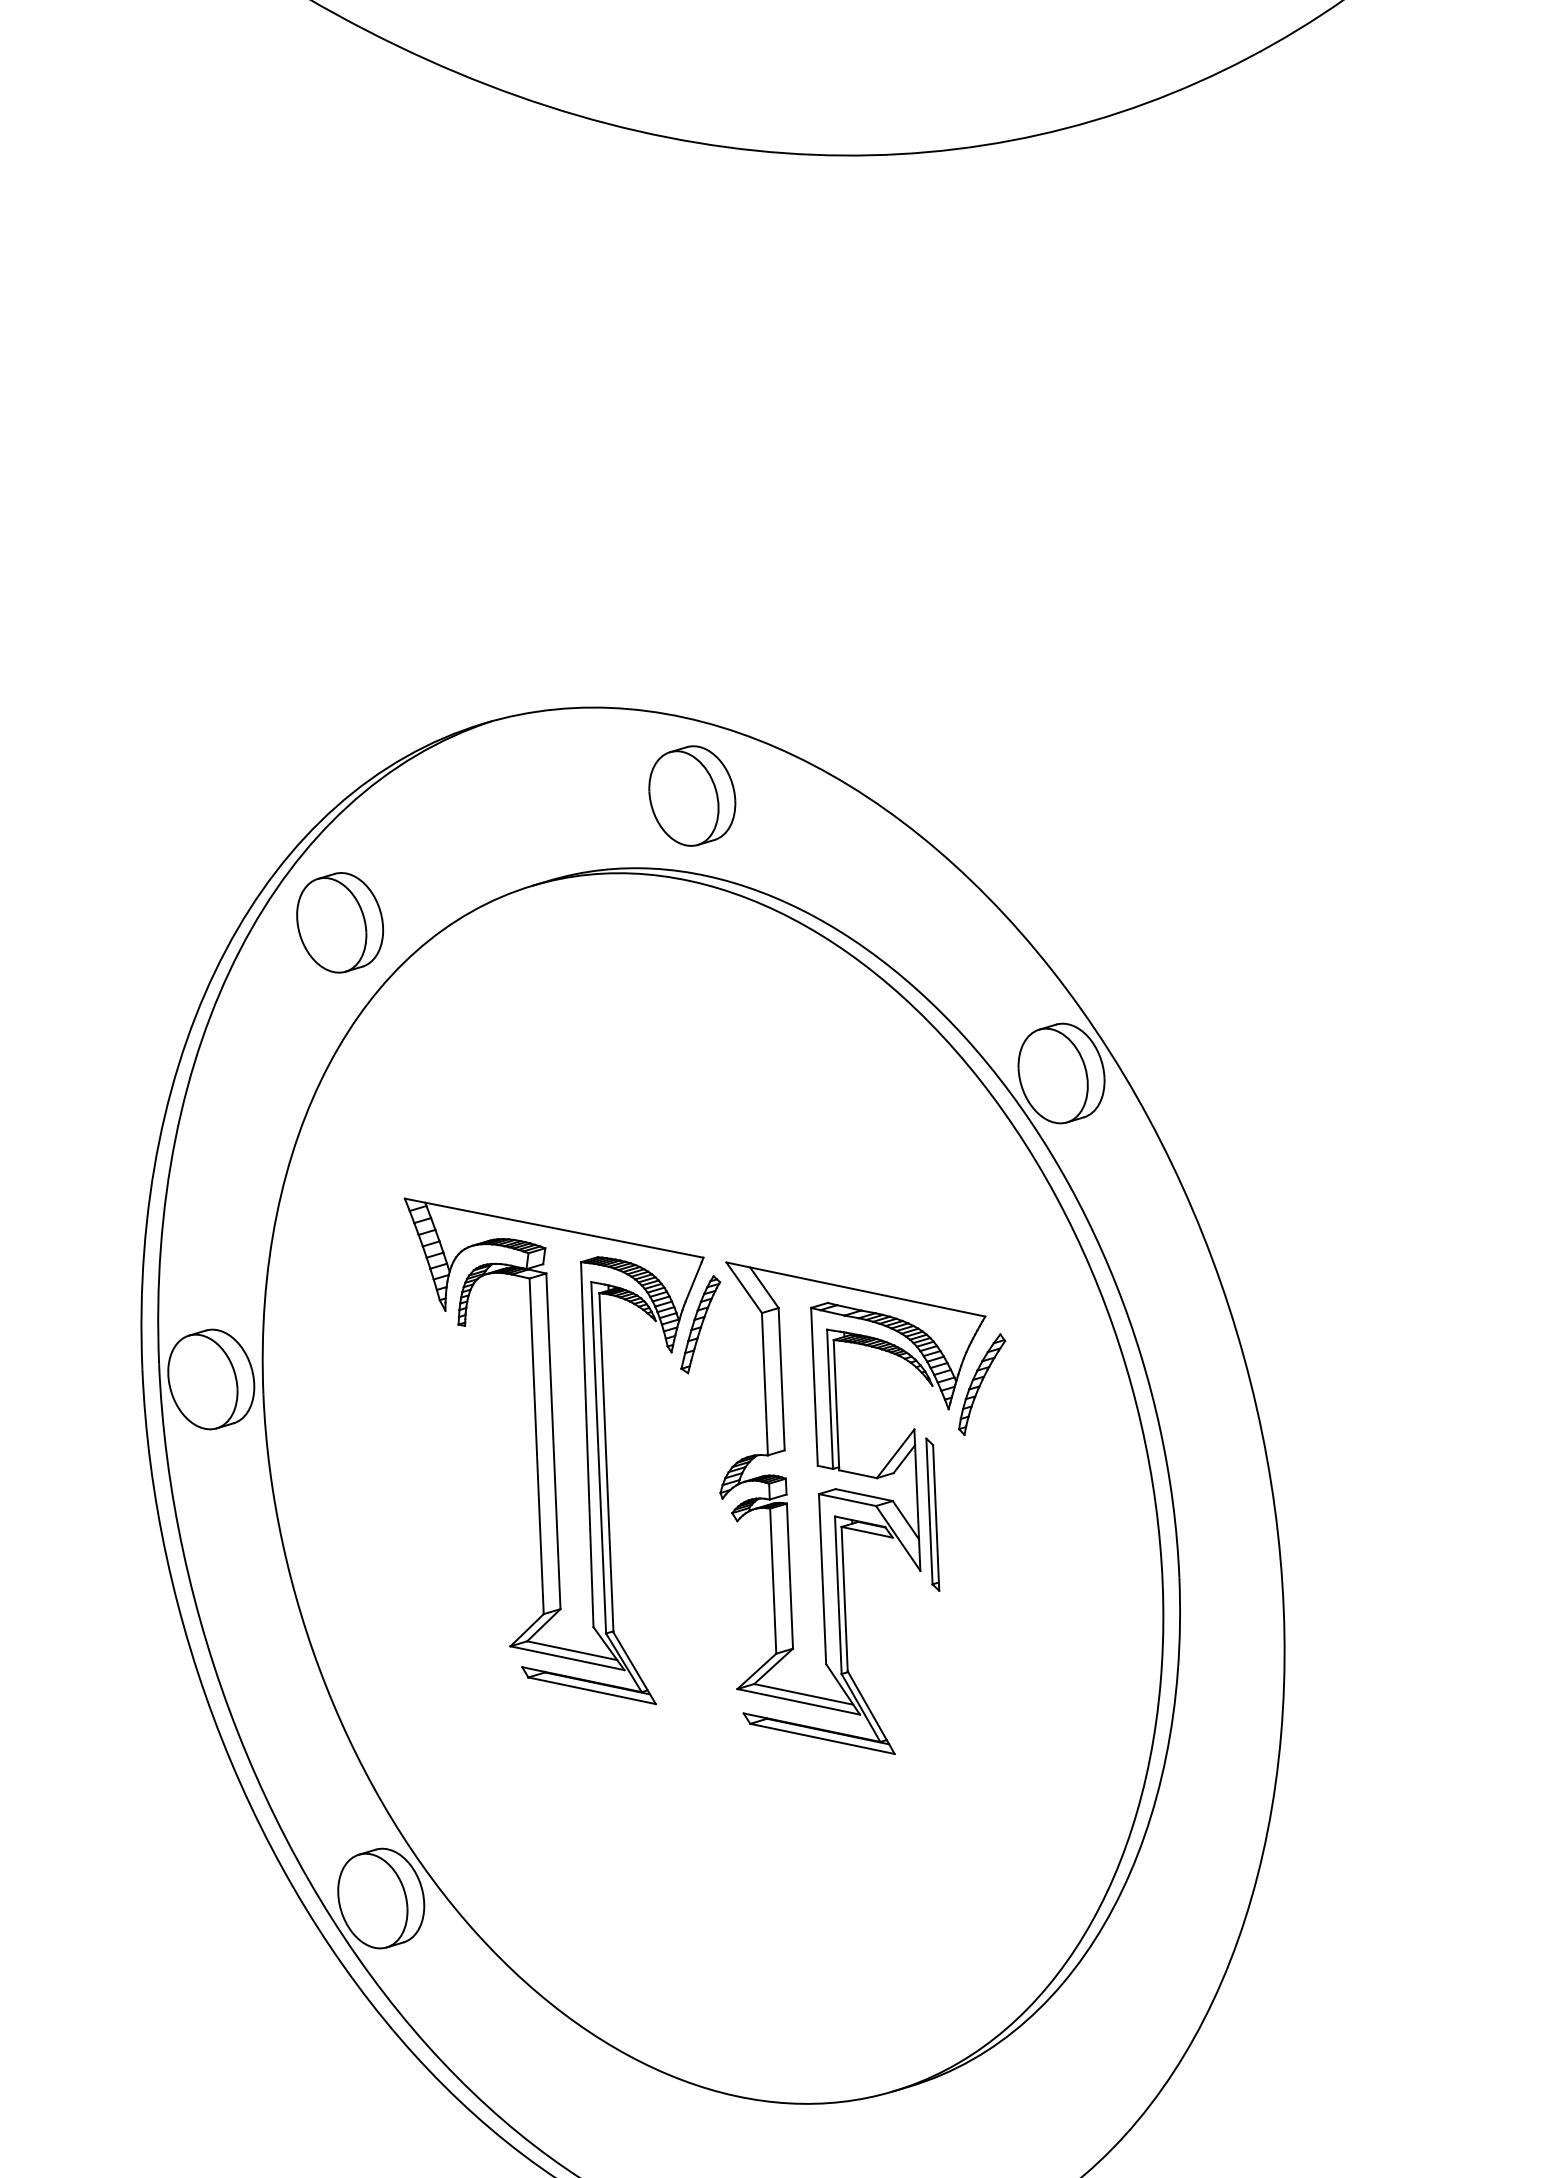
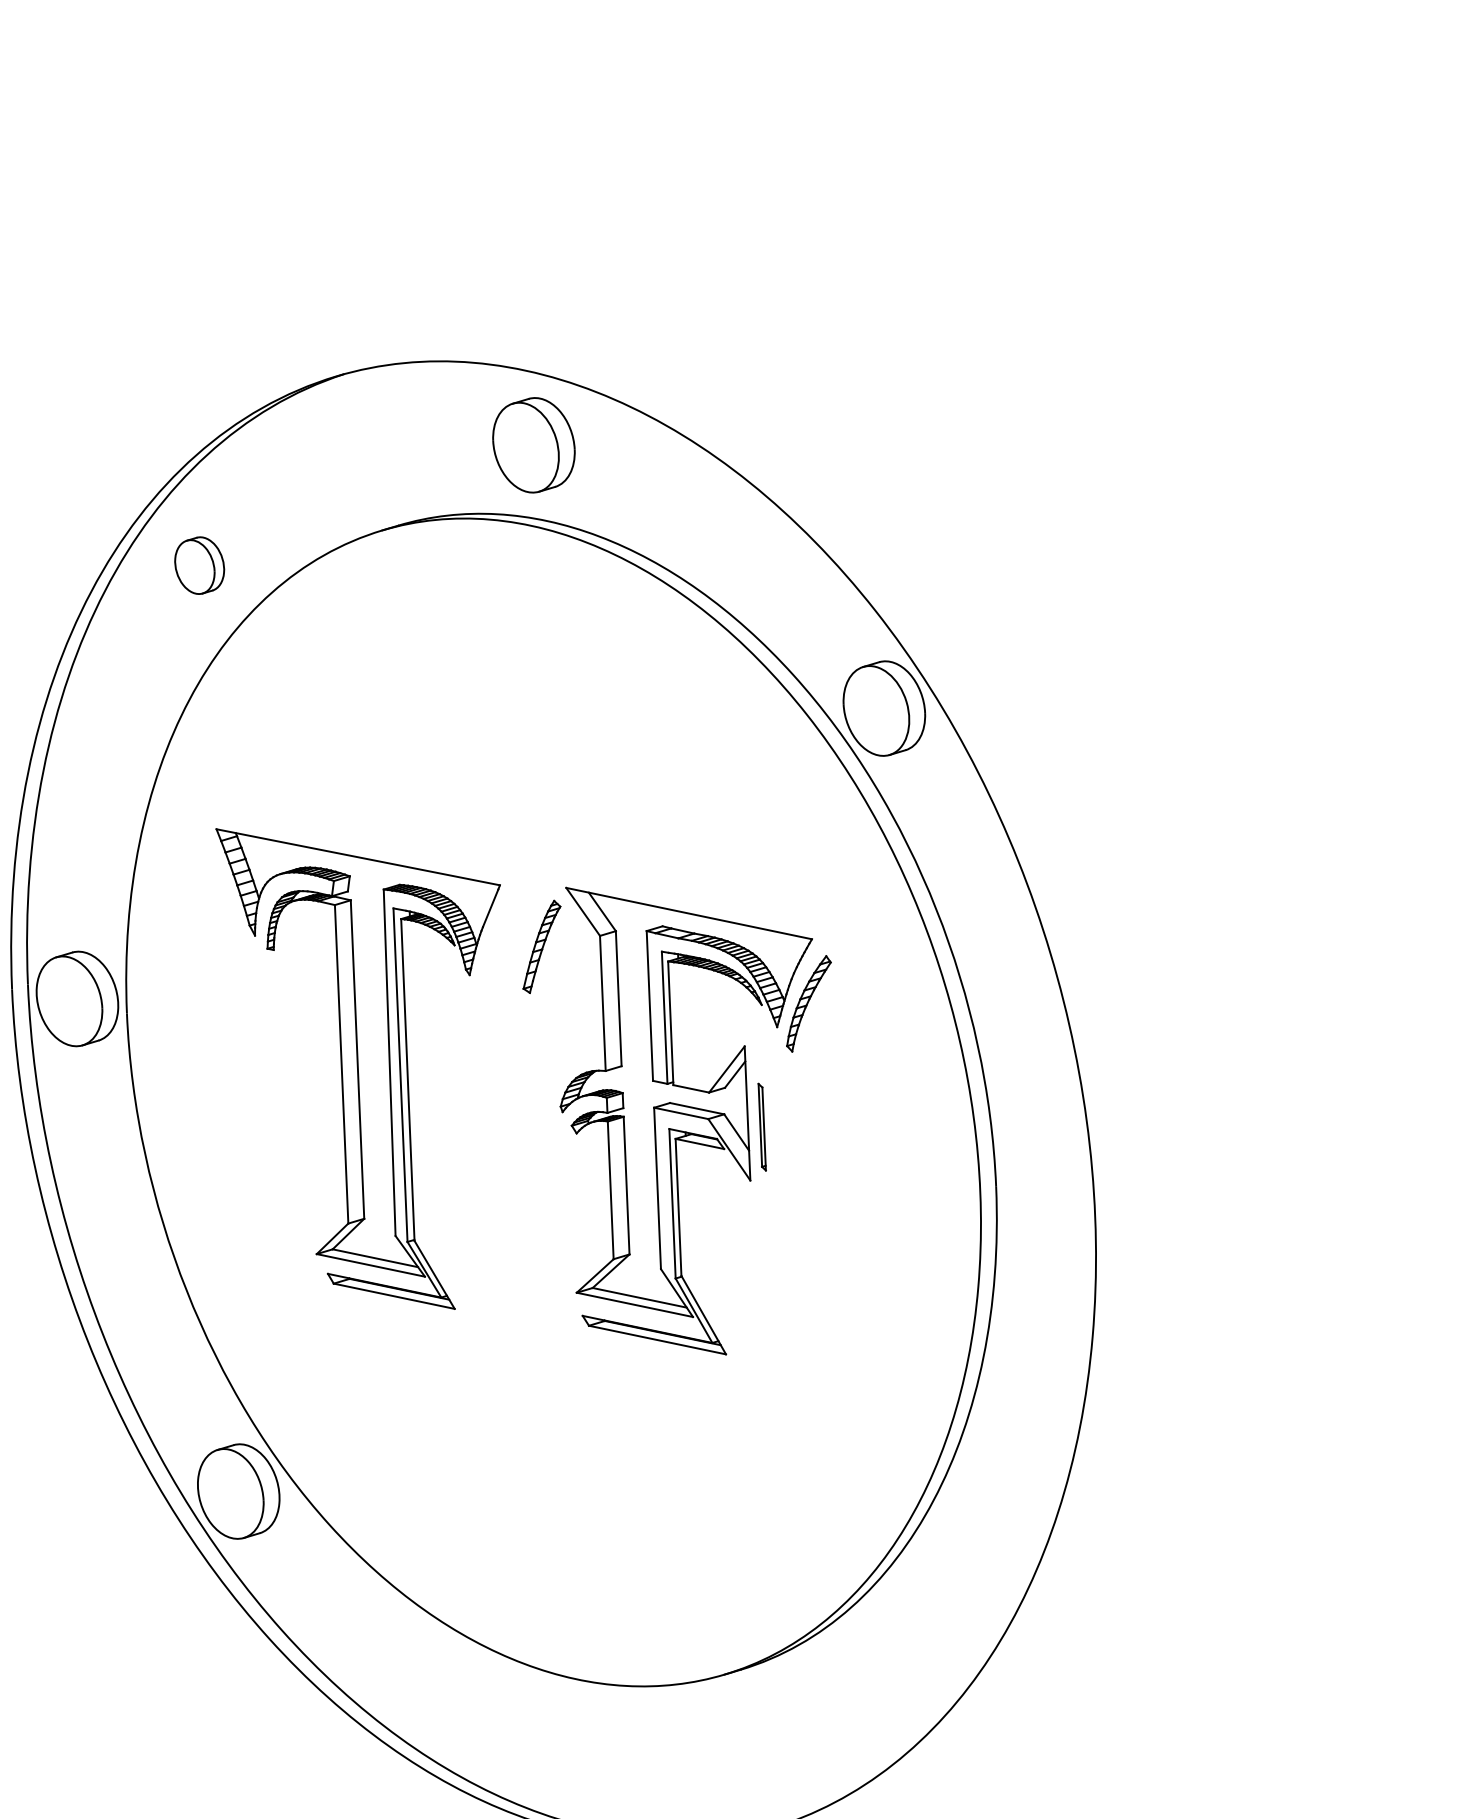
part: (339, 922) -> (199, 565), size x0.6
part: (553, 1451) -> (357, 1069), moved
part: (932, 1514) -> (761, 1127), size x0.6

